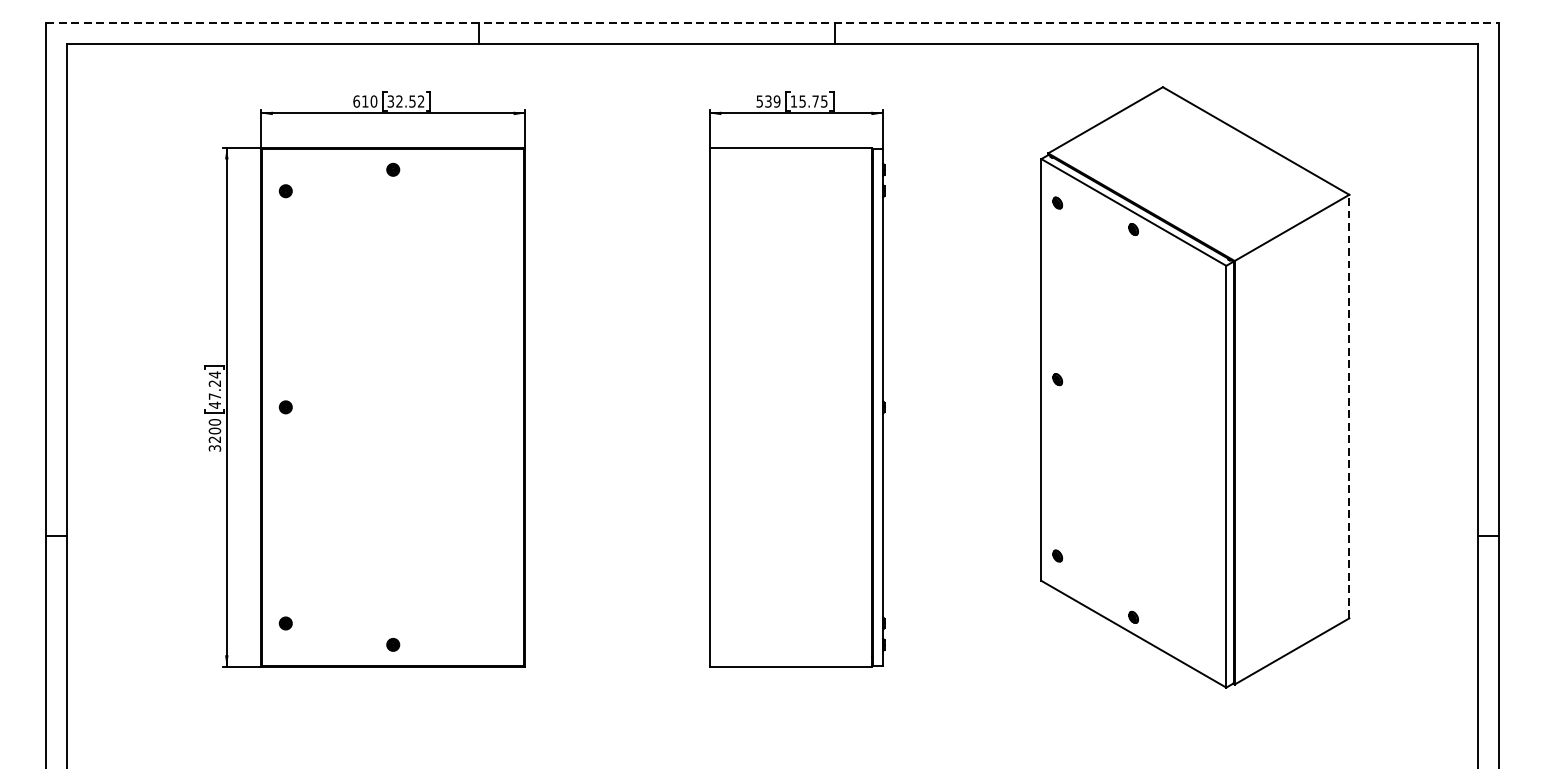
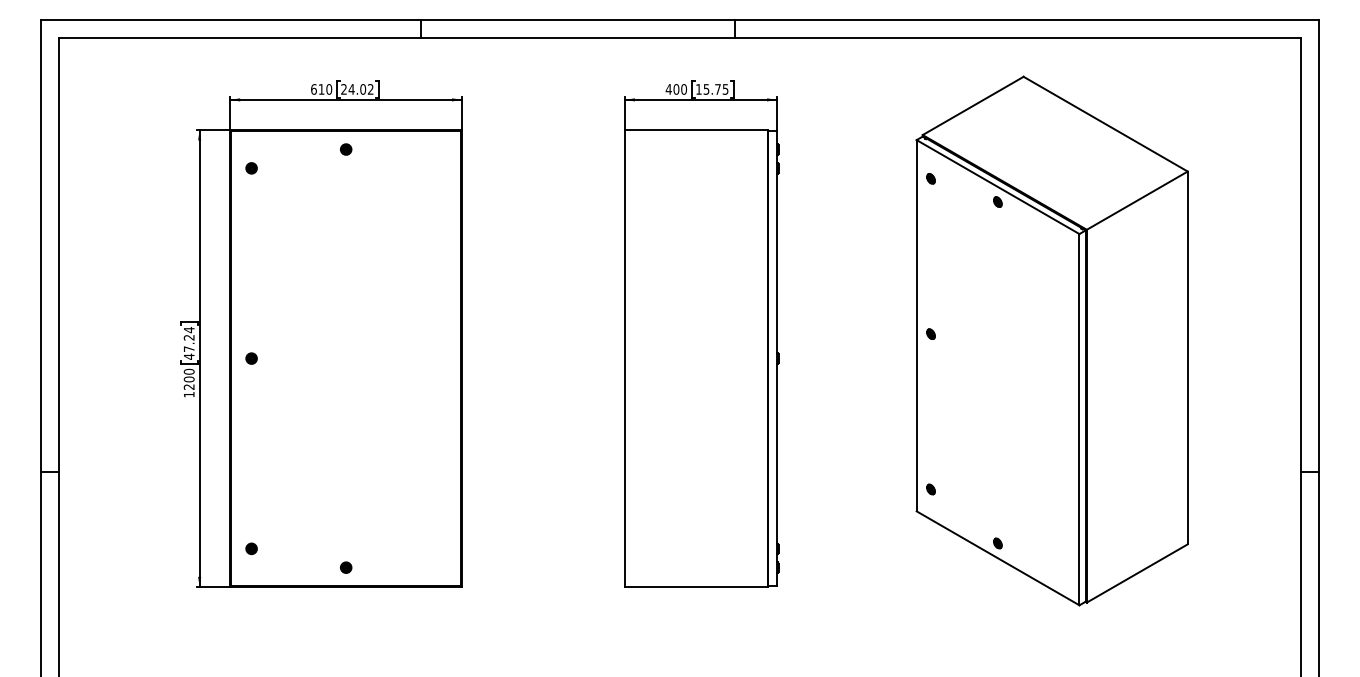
line: (773, 23) -> (680, 20), dashed -> solid
text: (401, 101) -> (353, 89), 32.52 -> 24.02
text: (767, 101) -> (675, 89), 539 -> 400
line: (1349, 406) -> (1187, 357), dashed -> solid
text: (214, 448) -> (188, 394), 3200 -> 1200

